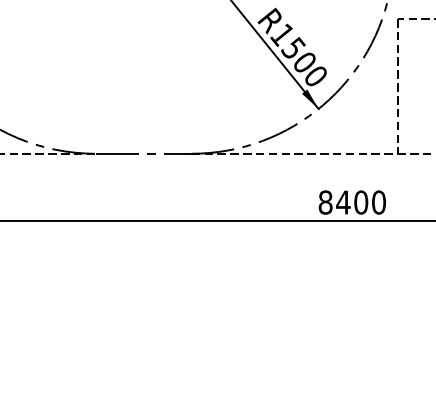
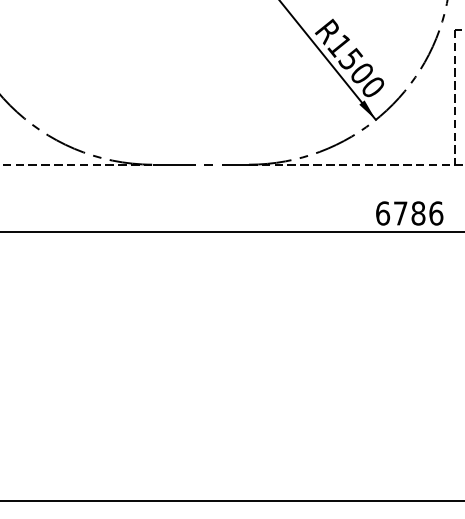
text: (352, 202) -> (409, 213), 8400 -> 6786

